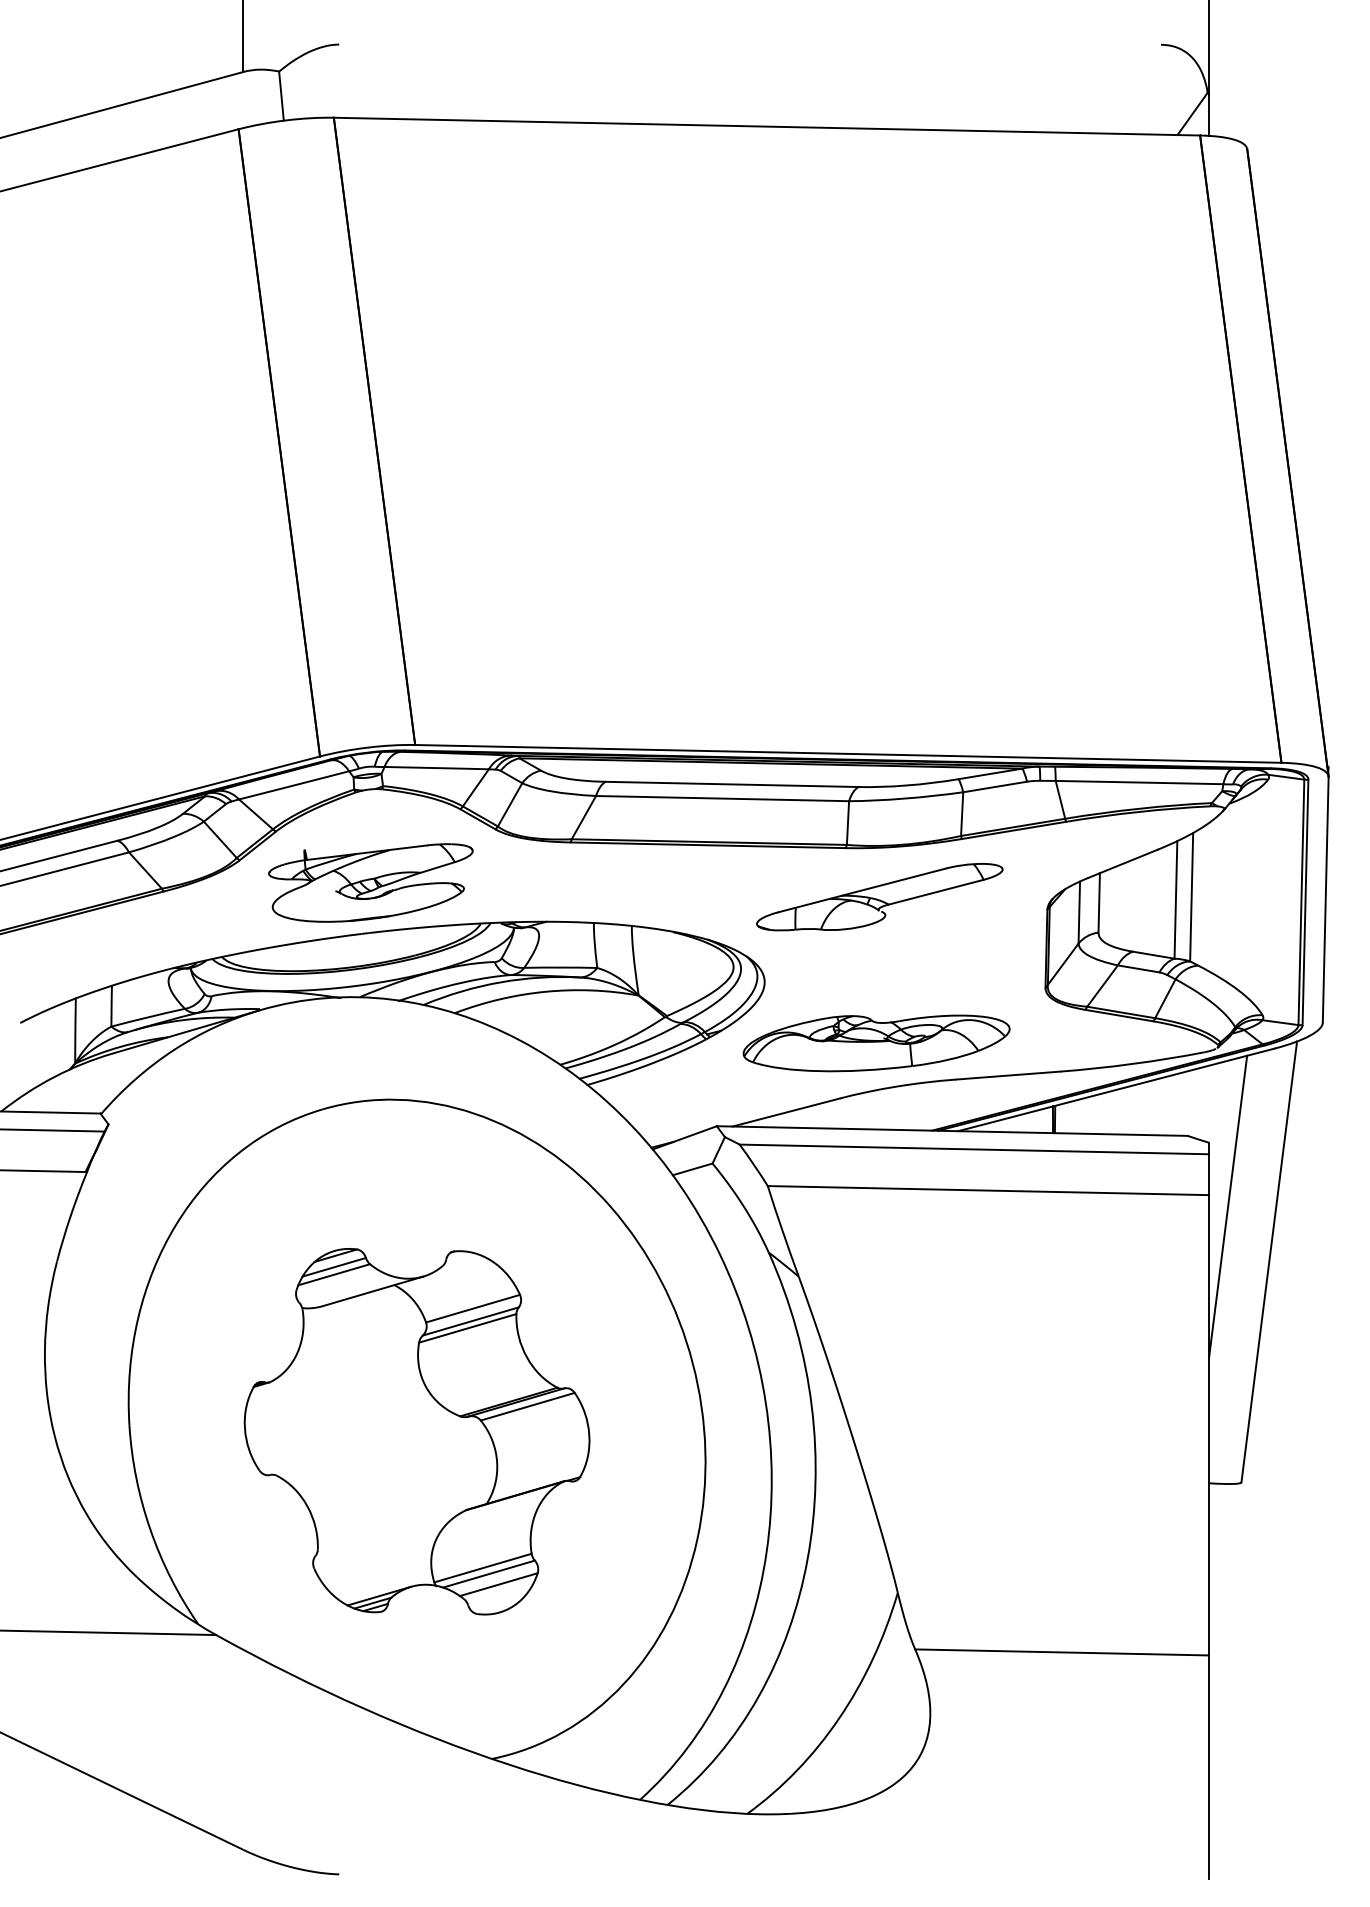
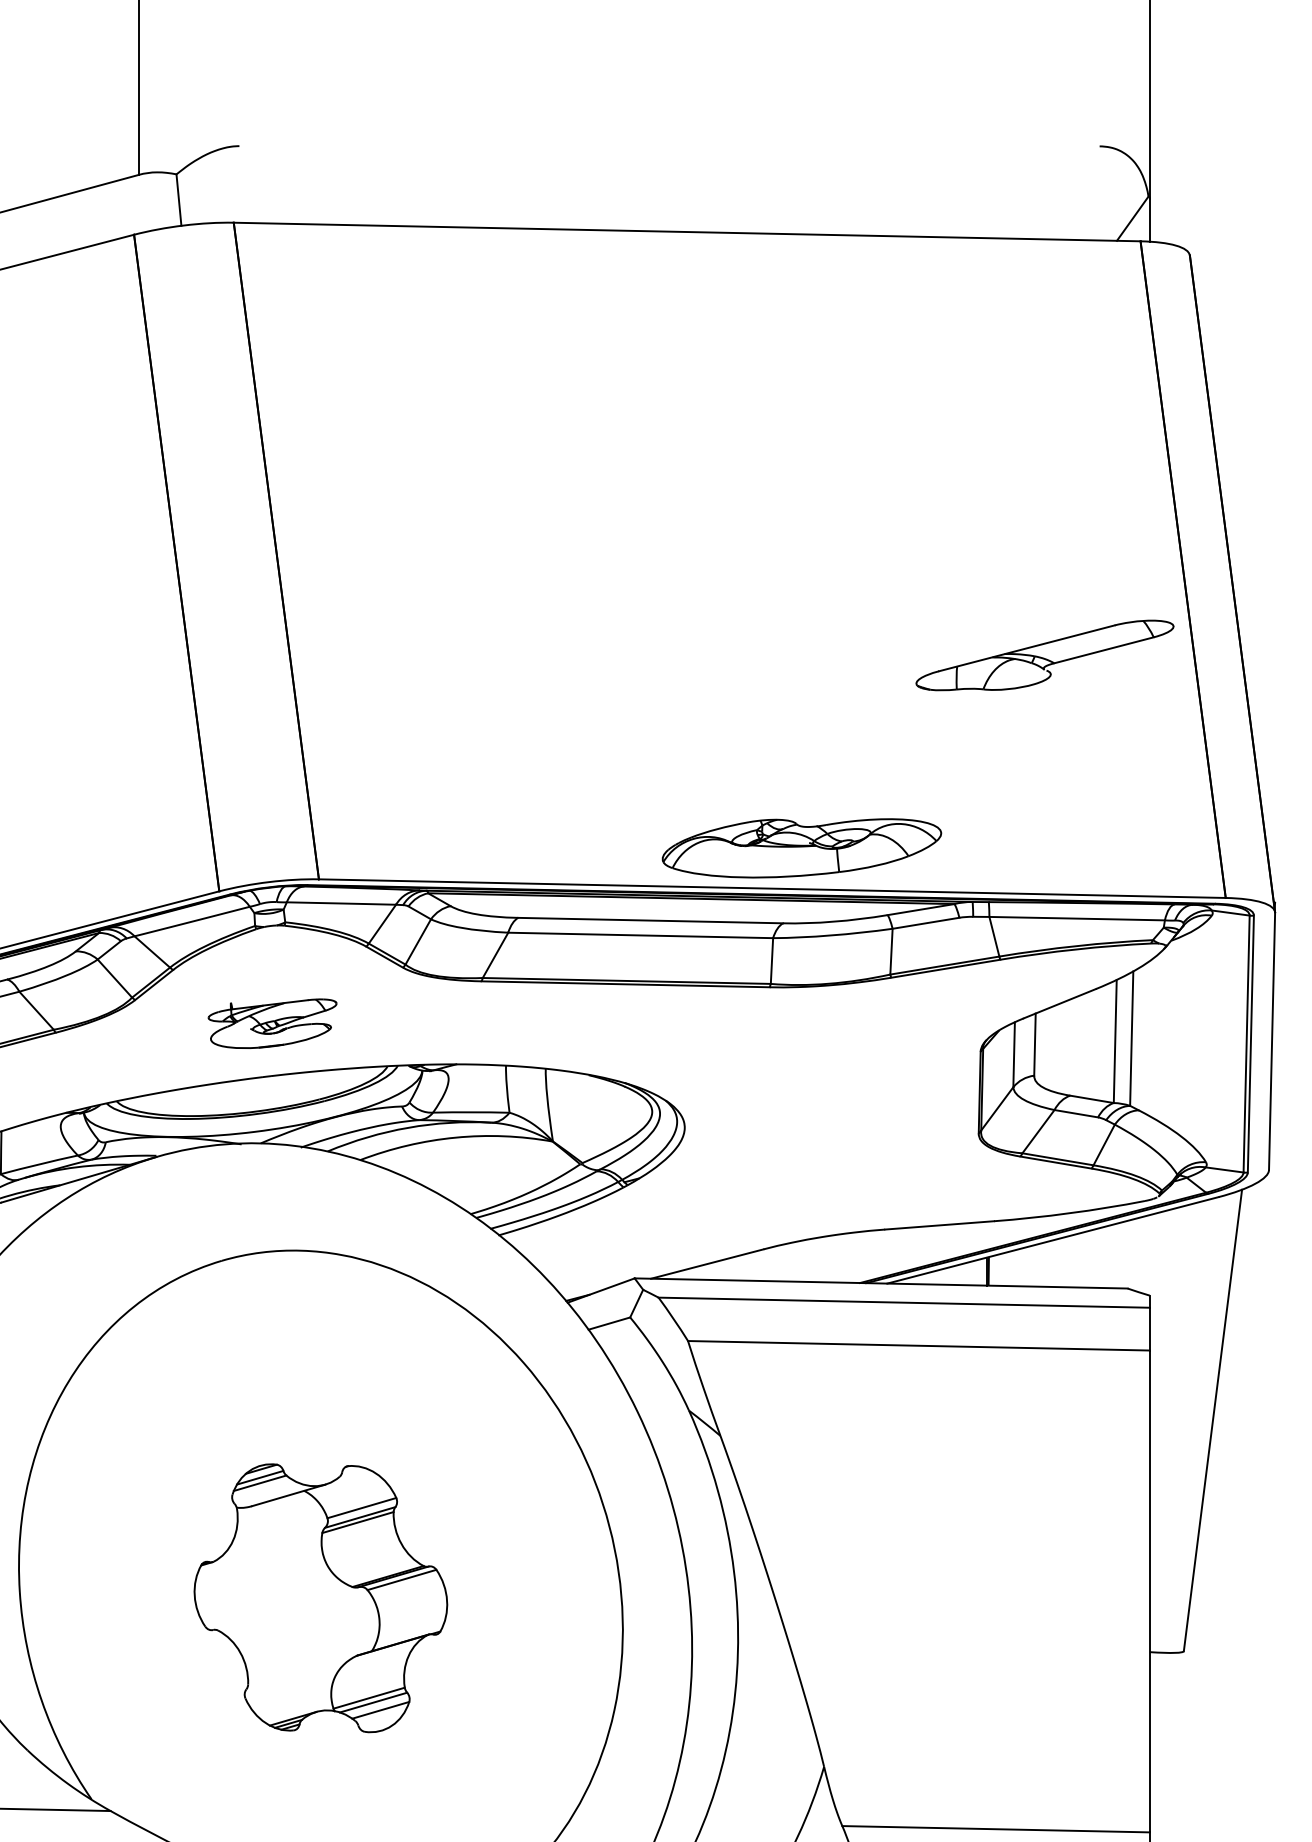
part: (370, 882) -> (272, 1023), size x0.6
part: (879, 897) -> (1044, 655), moved
part: (876, 1043) -> (801, 848), moved
line: (1227, 1206) -> (1169, 1362), removed
part: (416, 1431) -> (320, 1597), size x0.7

